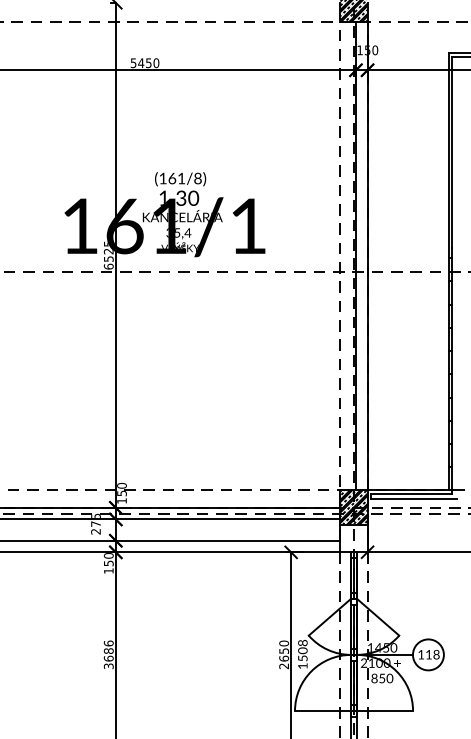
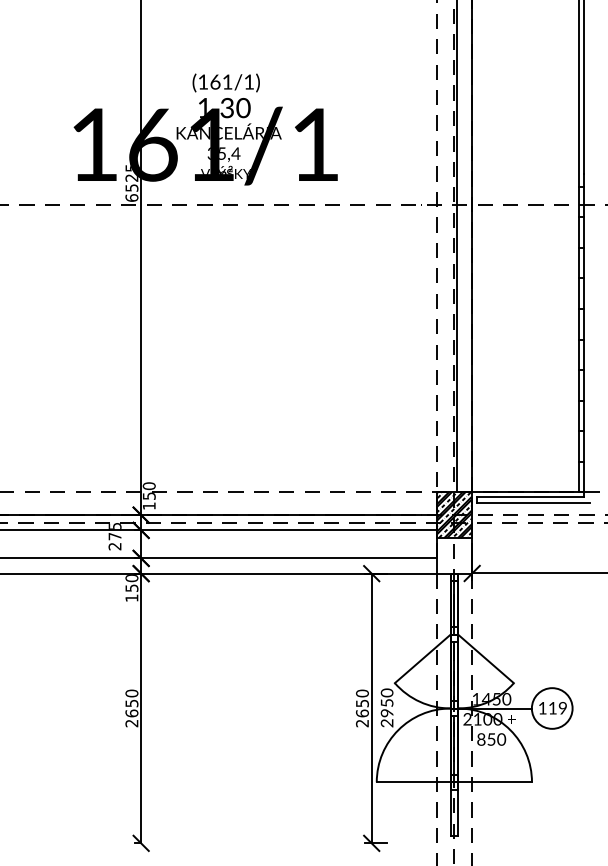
text: (197, 178) -> (248, 82), (161/8) -> (161/1)
text: (108, 654) -> (131, 707), 3686 -> 2650
text: (302, 654) -> (386, 707), 1508 -> 2950
text: (436, 655) -> (562, 709), 118 -> 119

